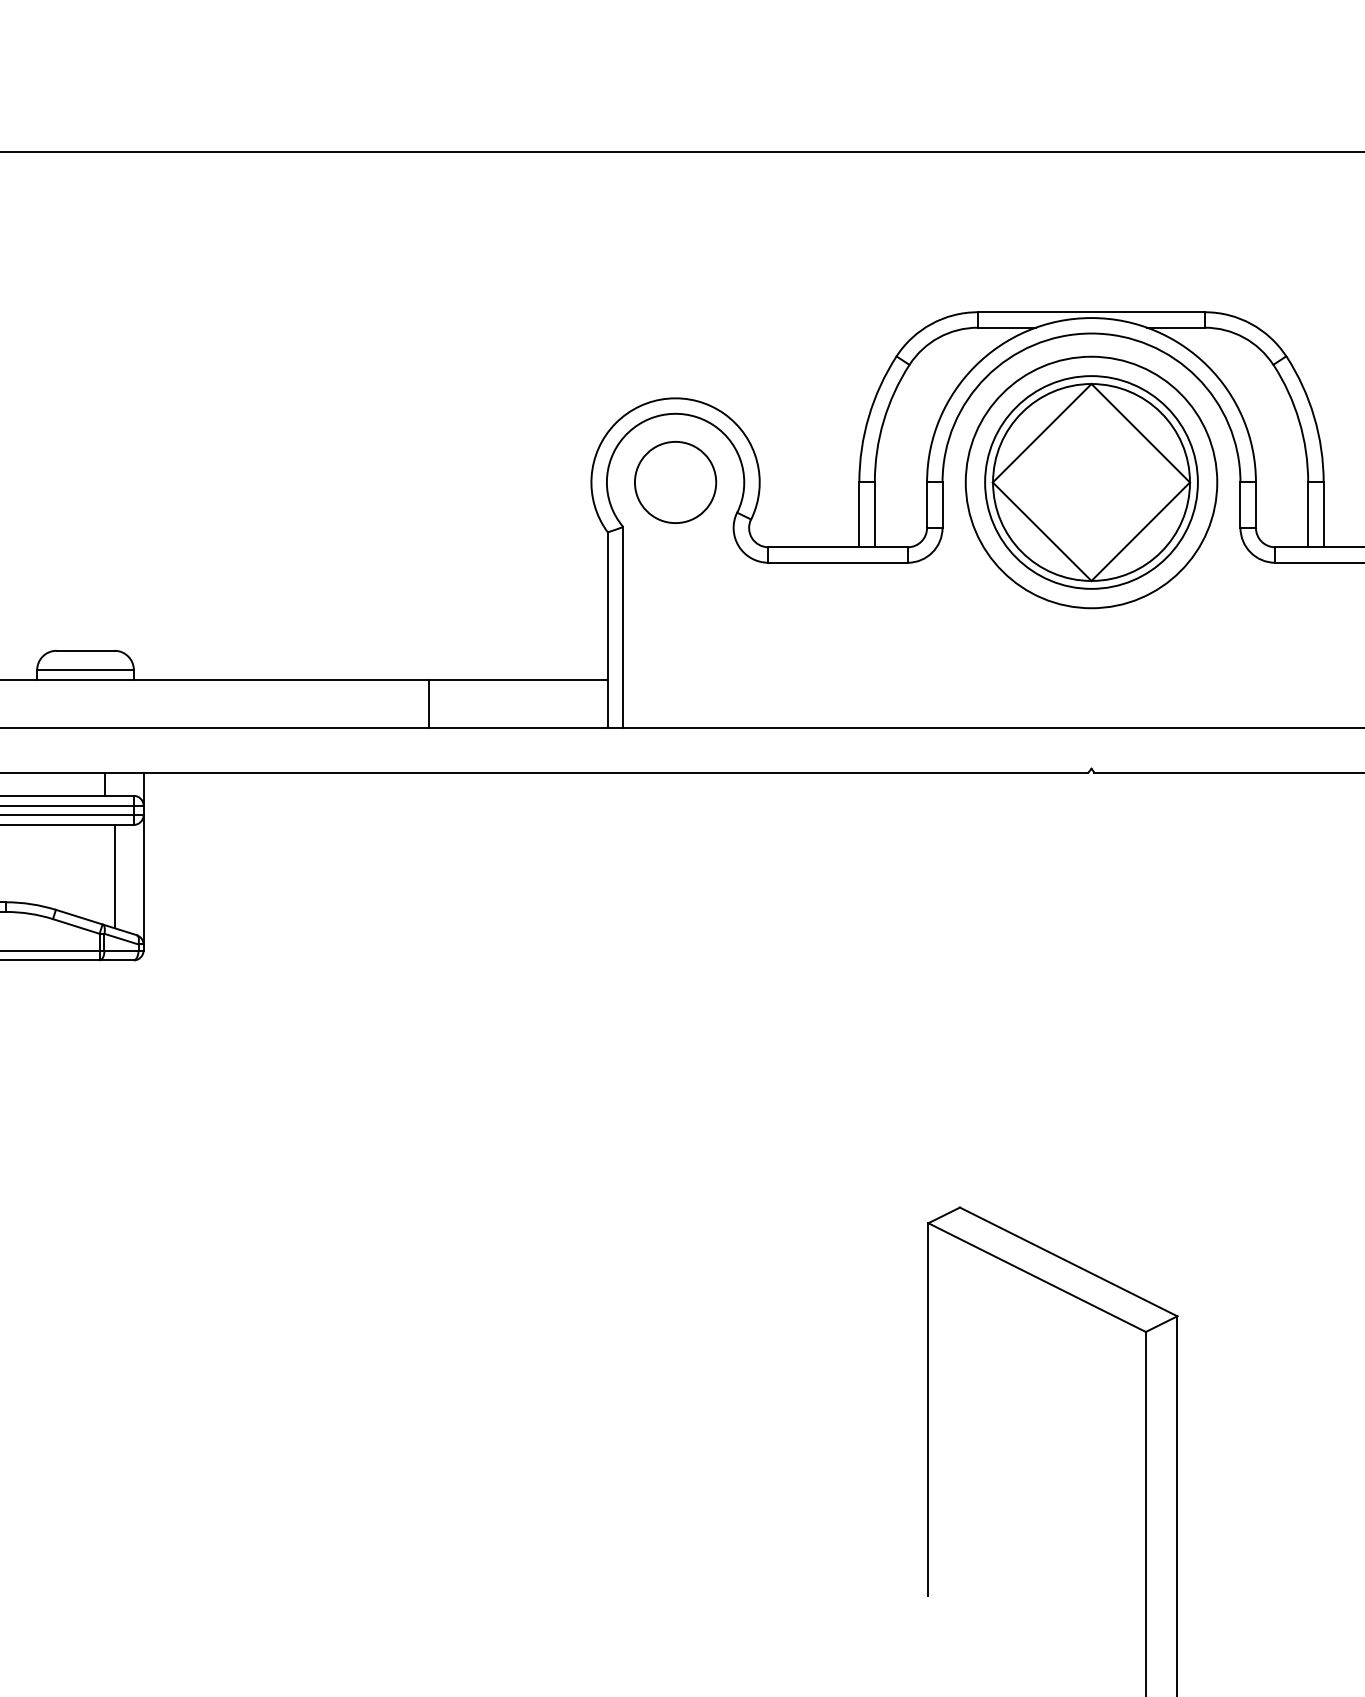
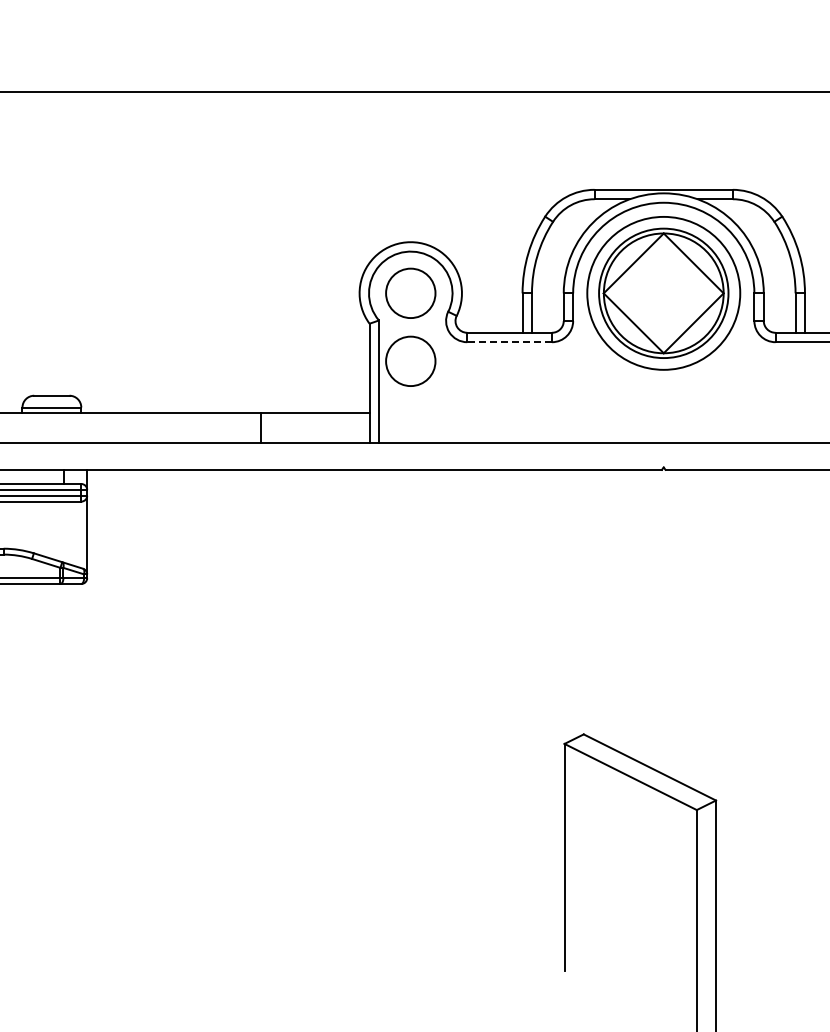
line: (837, 563) -> (509, 342), solid -> dashed
circle: (675, 592) -> (410, 360), added
line: (114, 875) -> (69, 532), removed

